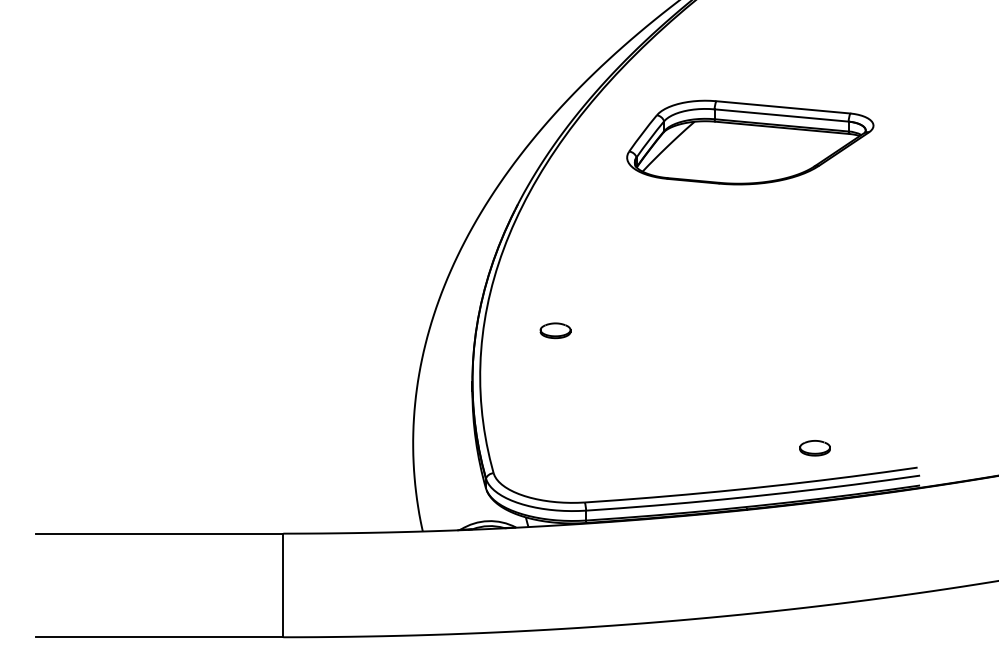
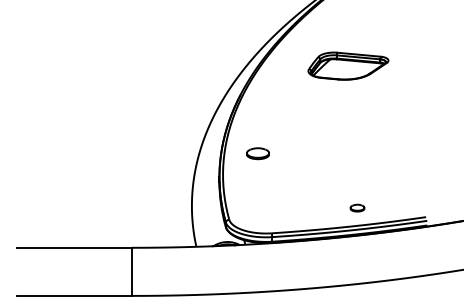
part: (750, 140) -> (348, 65), size x0.7
part: (554, 330) -> (257, 153), size x1.6
part: (815, 446) -> (357, 207), moved

